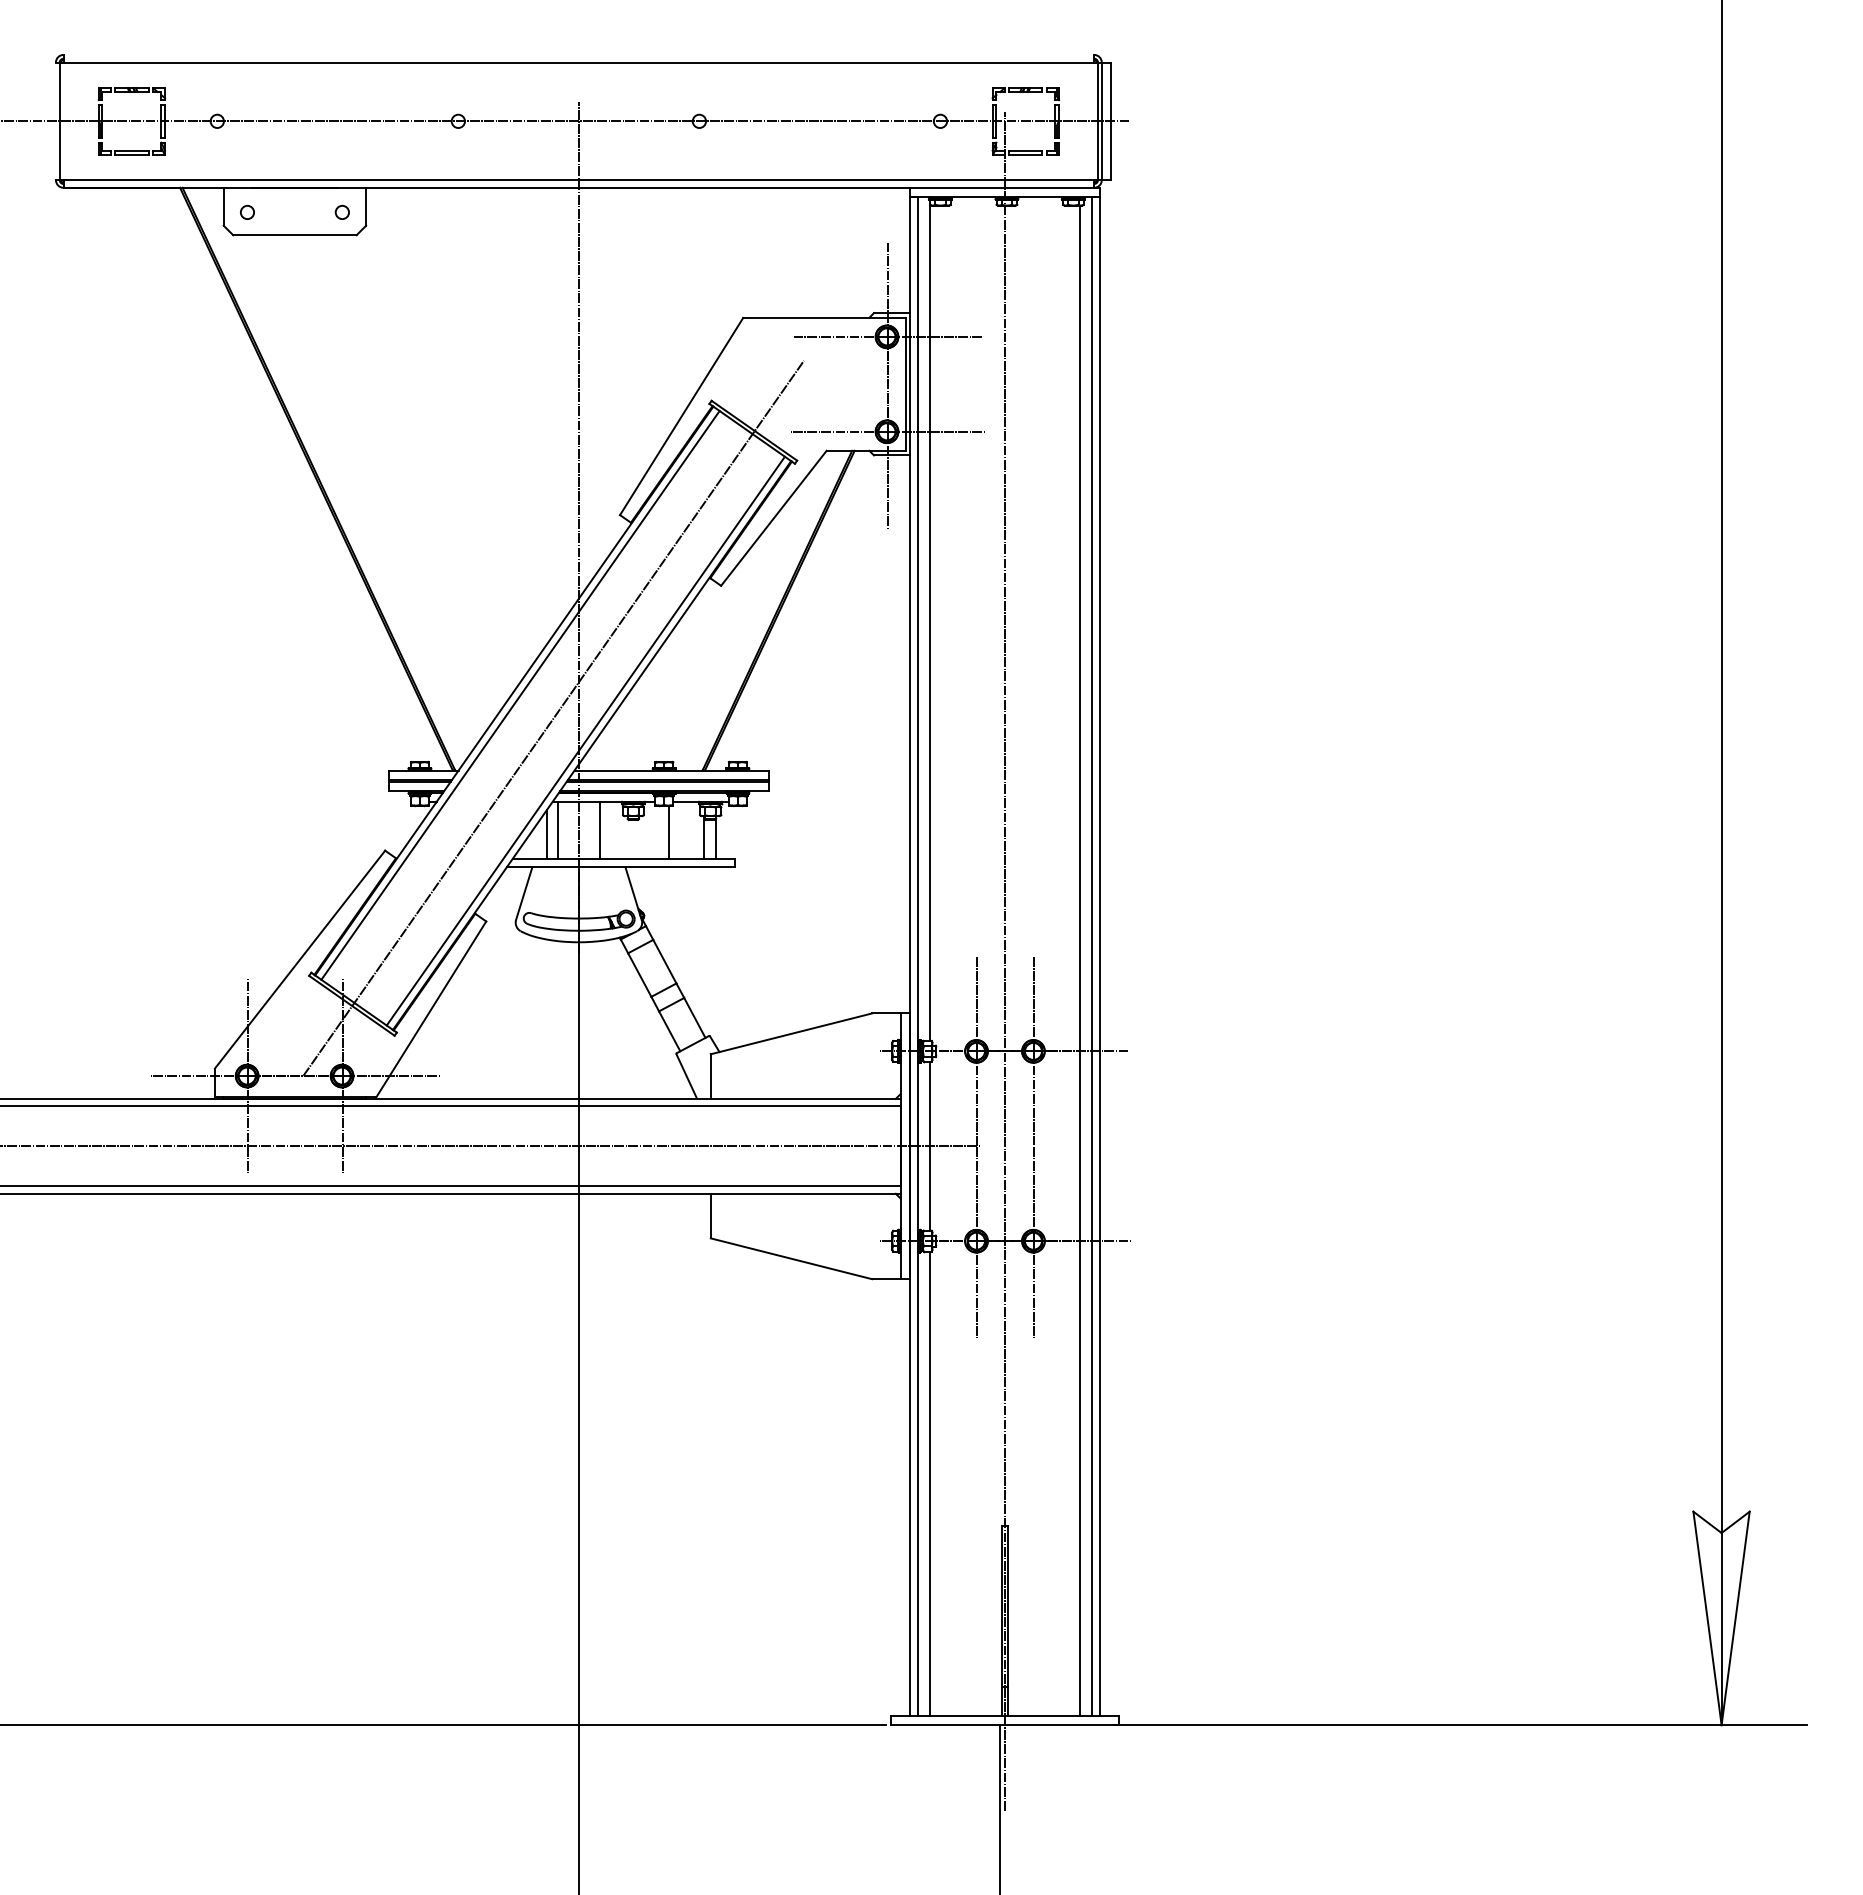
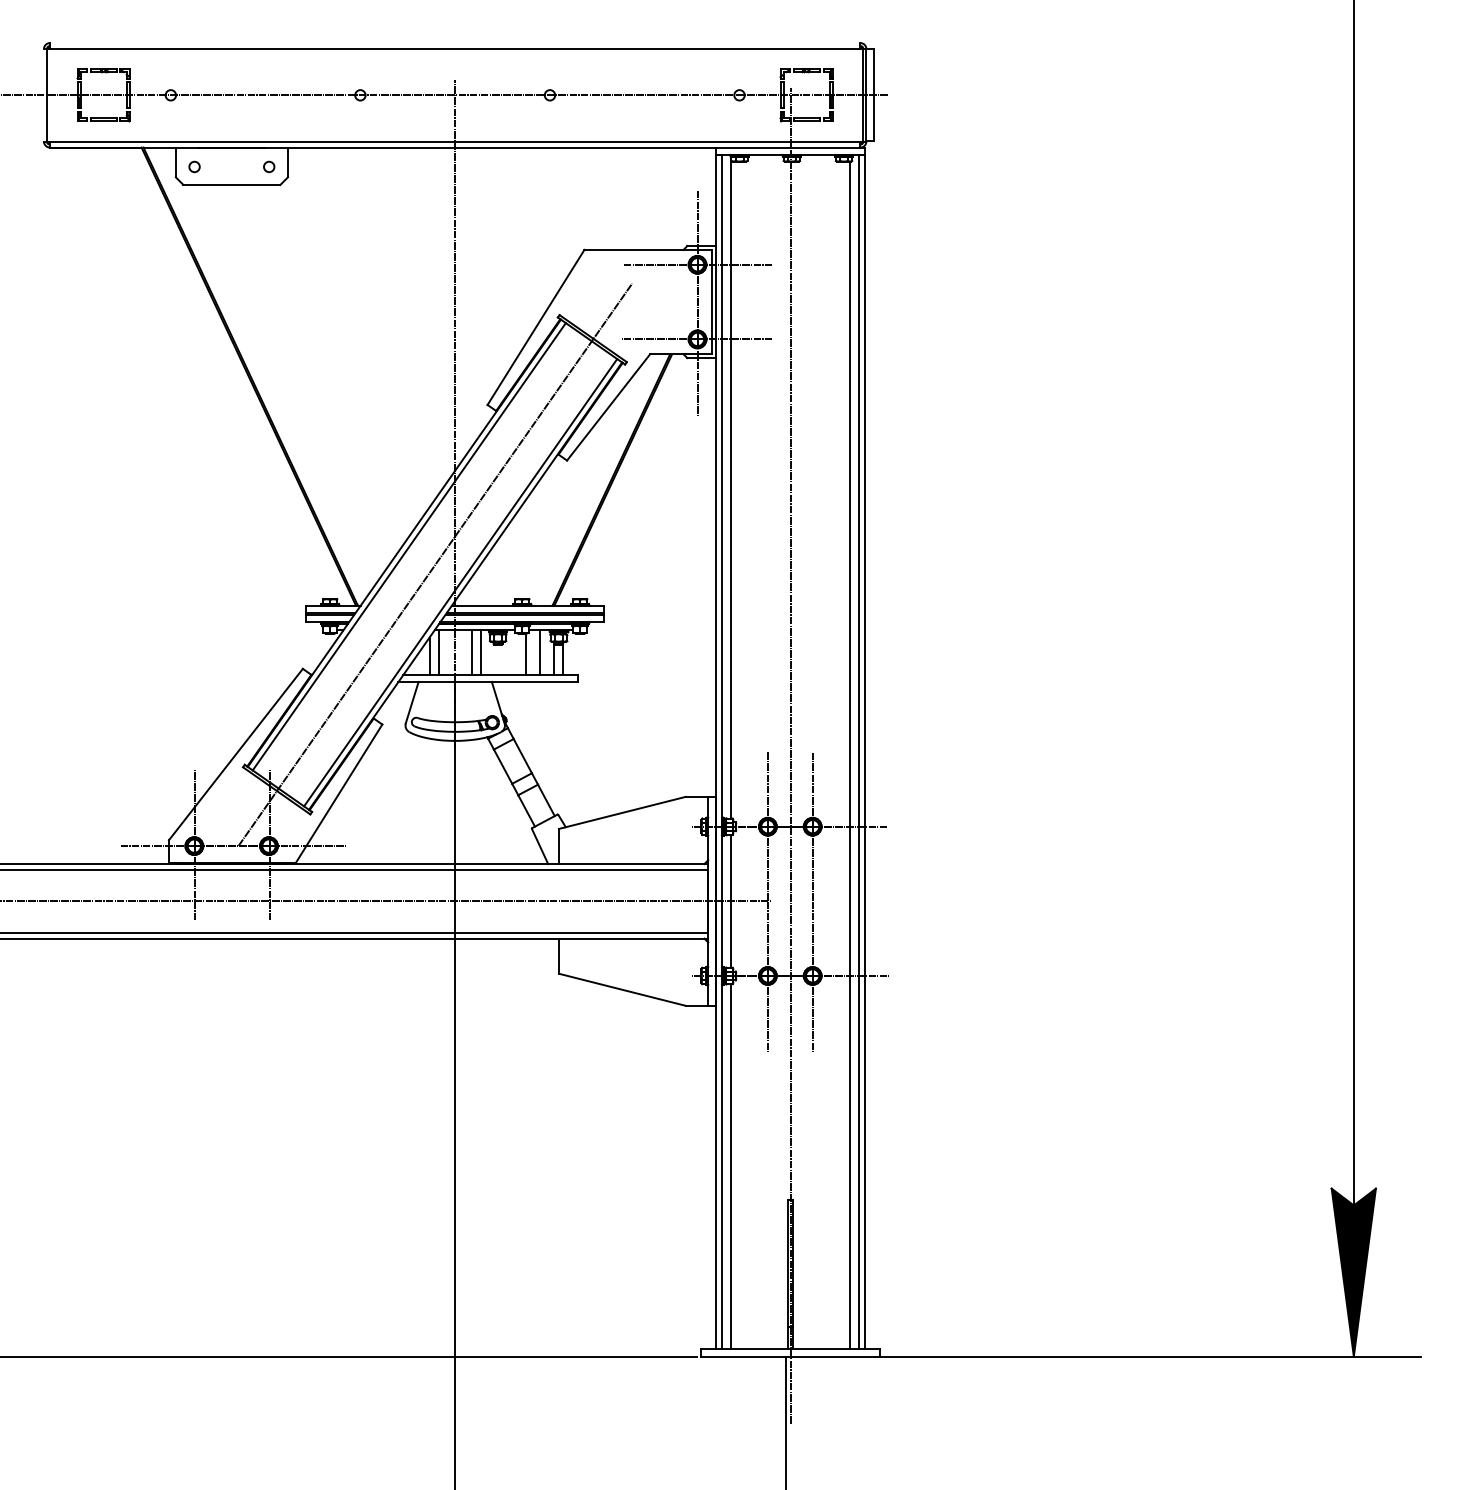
line: (611, 829) -> (480, 652), added
line: (686, 829) -> (539, 652), added
fill: (1721, 1618) -> (1353, 1272), added

